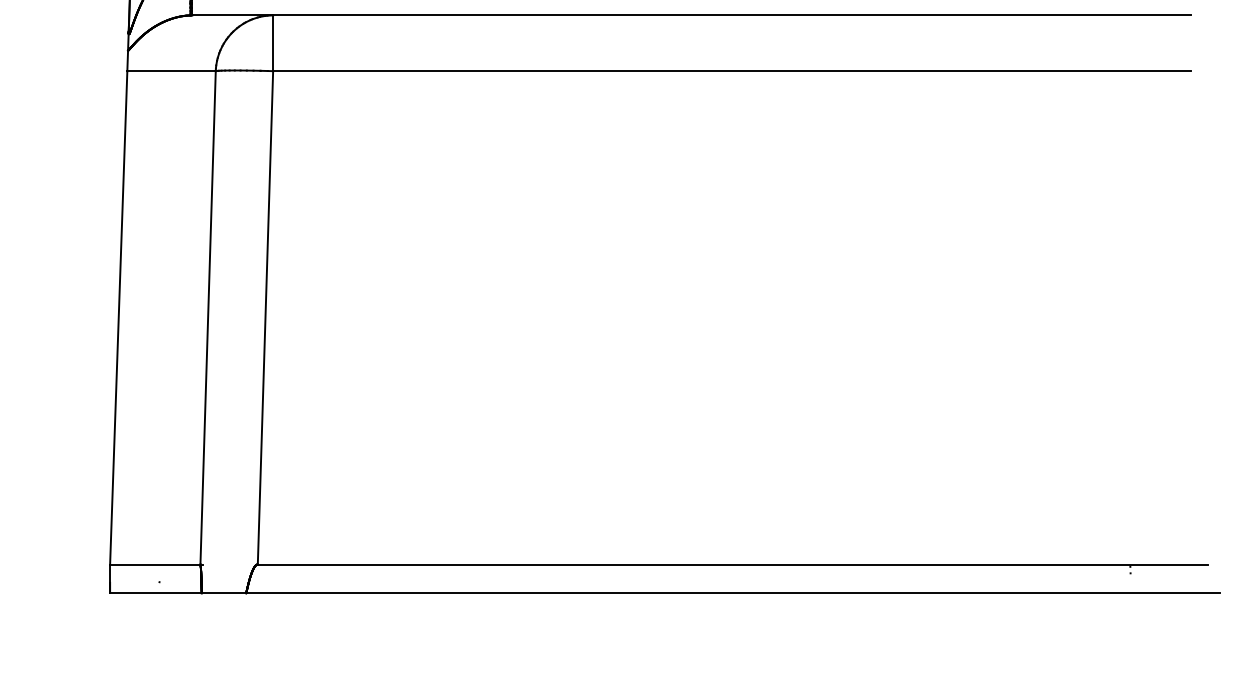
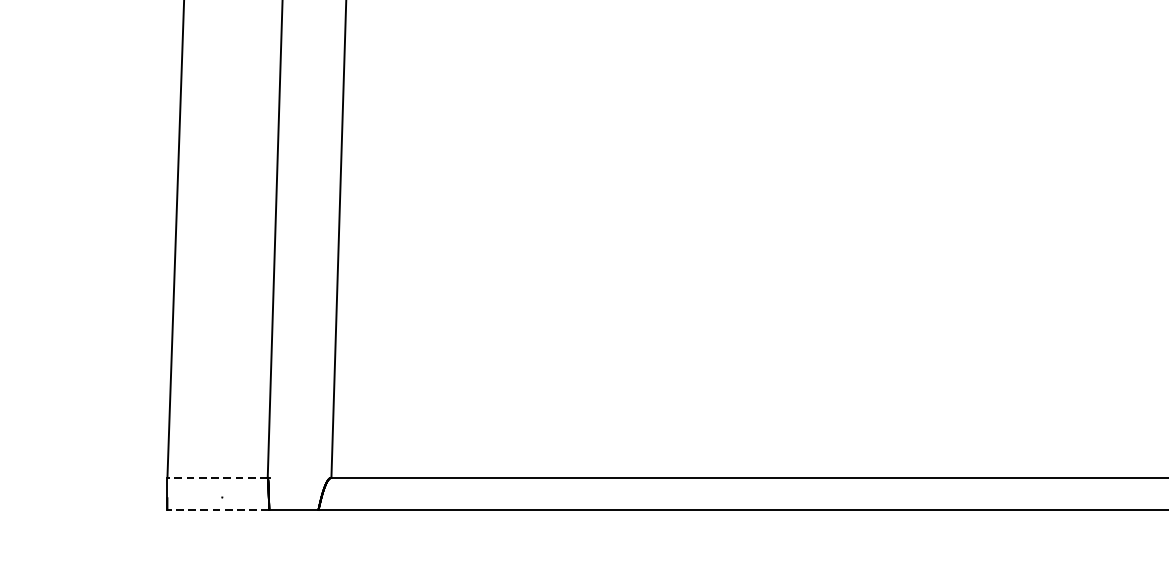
line: (154, 564) -> (216, 477), solid -> dashed
line: (155, 593) -> (217, 510), solid -> dashed

